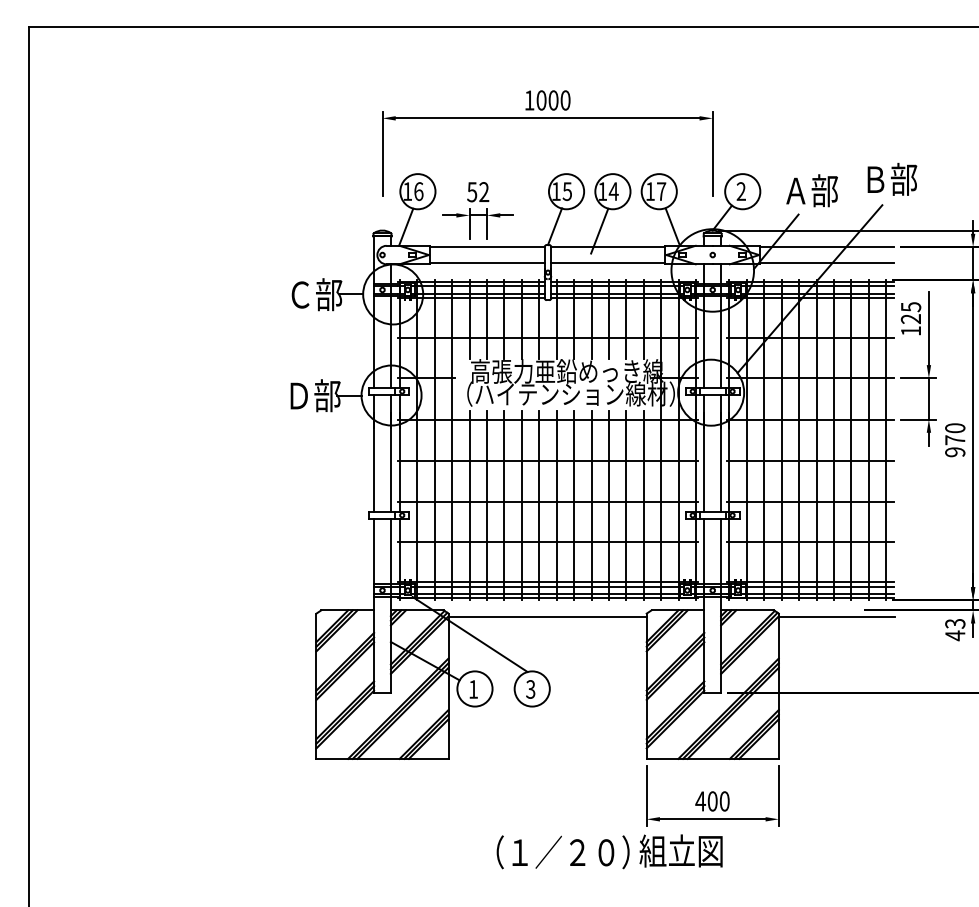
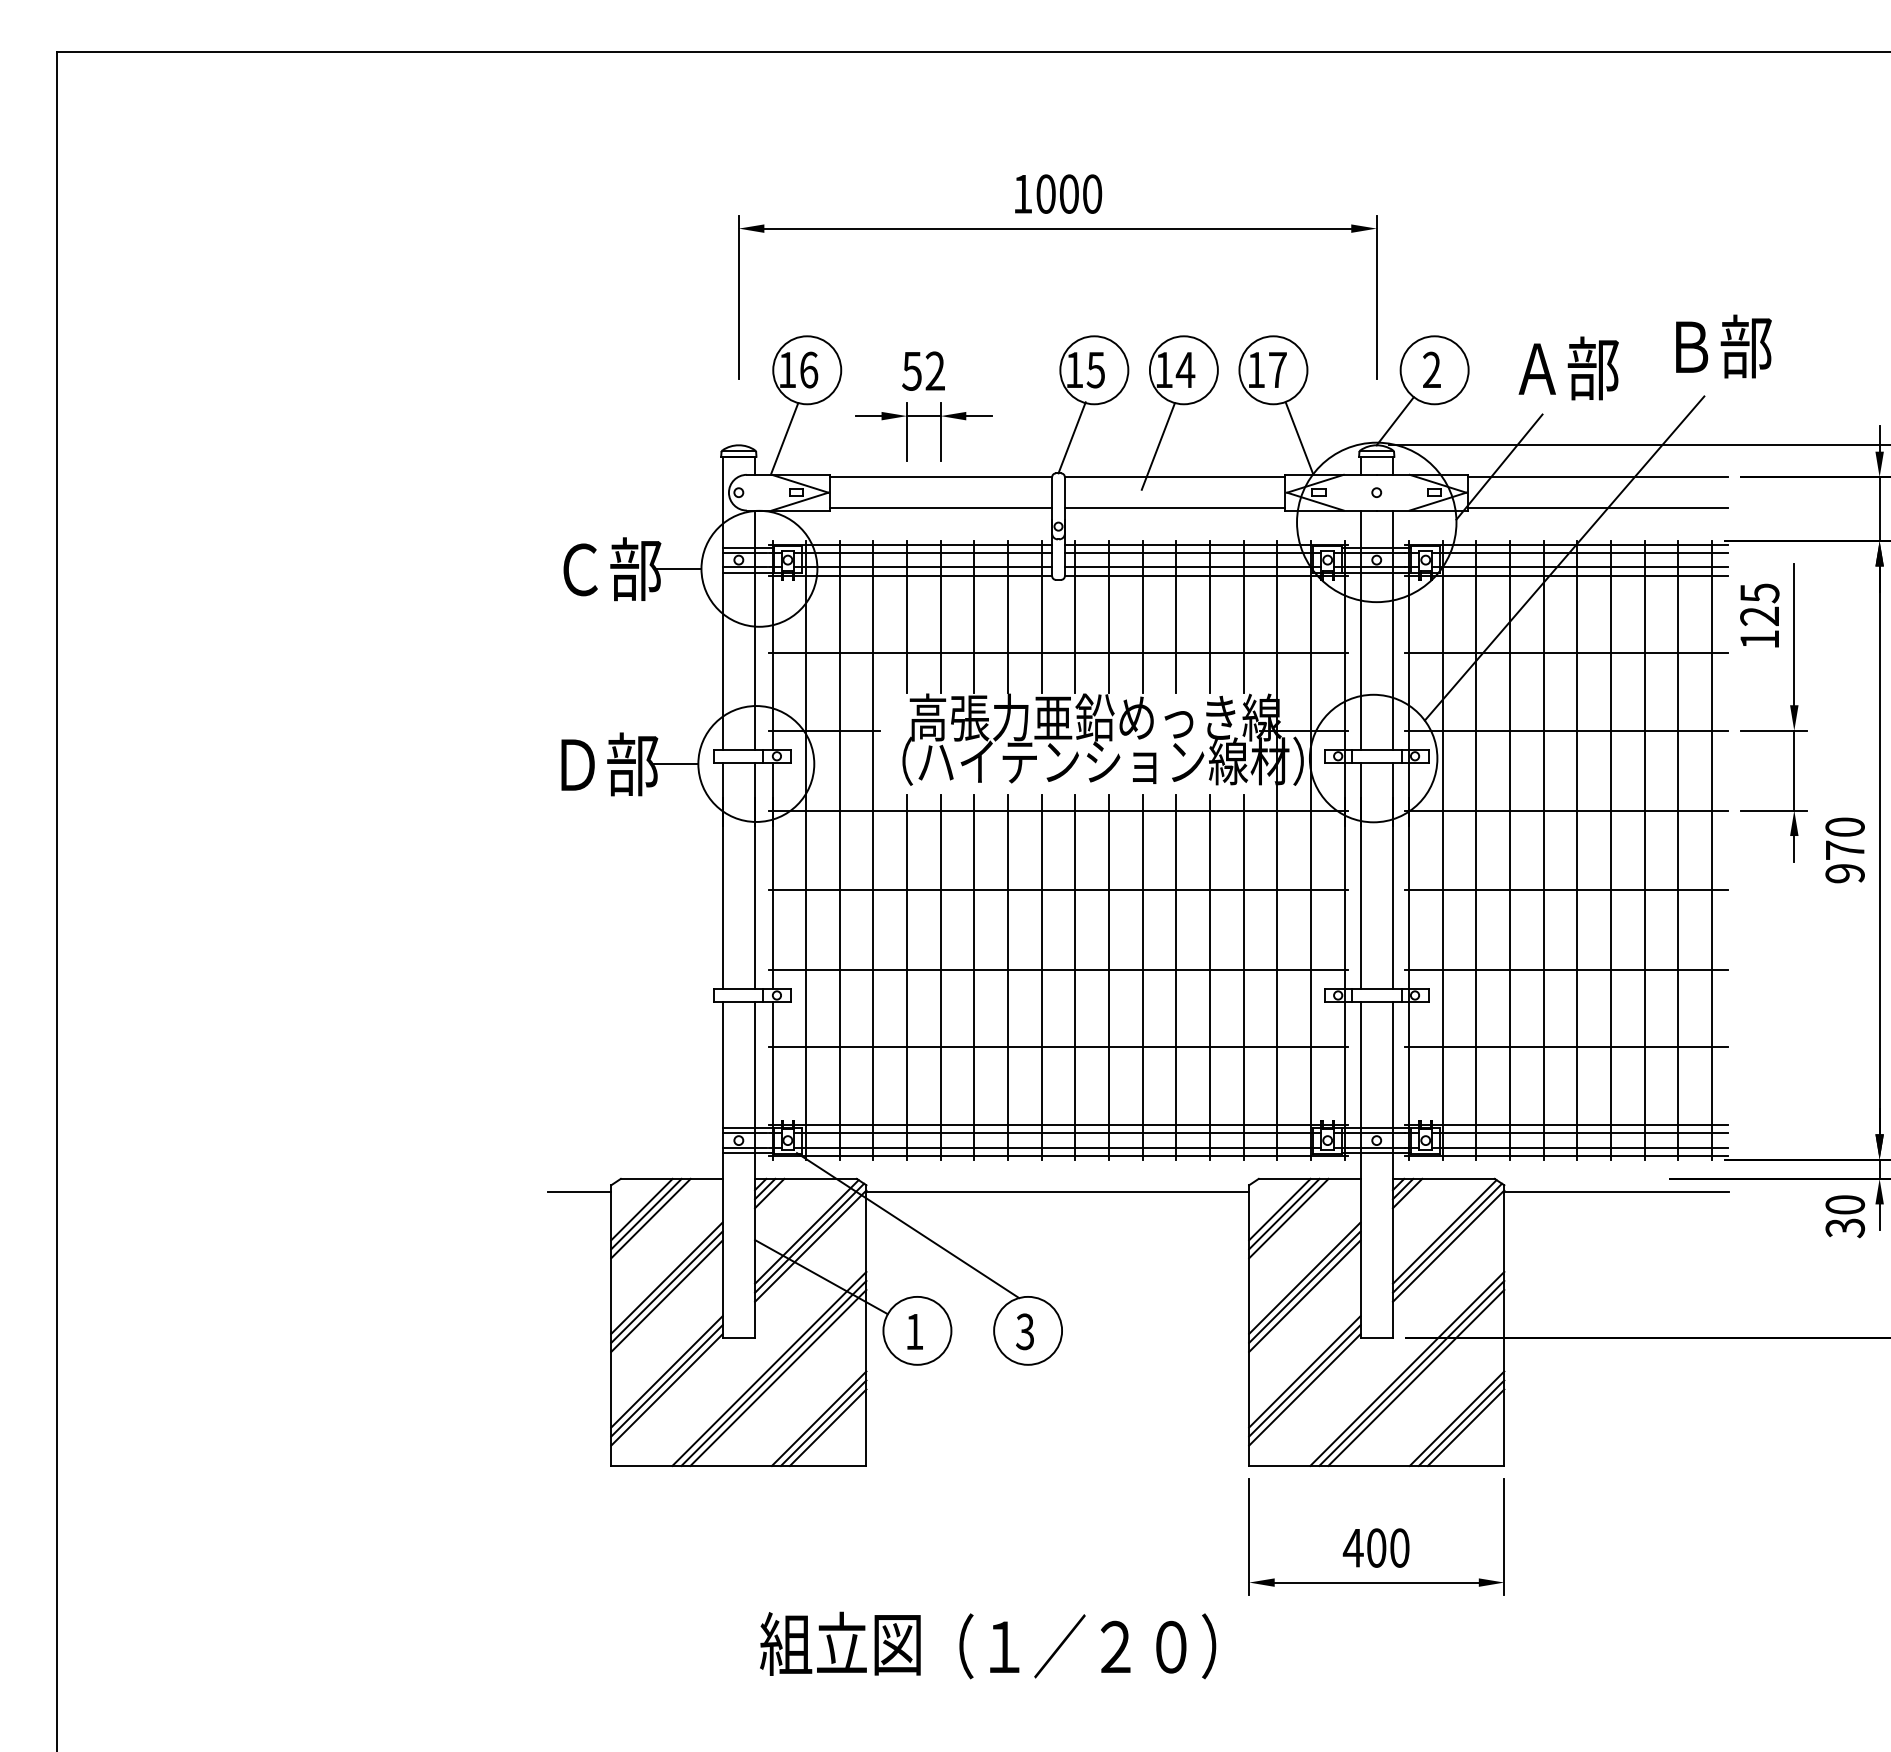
line: (299, 616) -> (578, 1190), added
text: (955, 629) -> (1845, 1215), 43 -> 30
text: (680, 850) -> (839, 1642), moved

